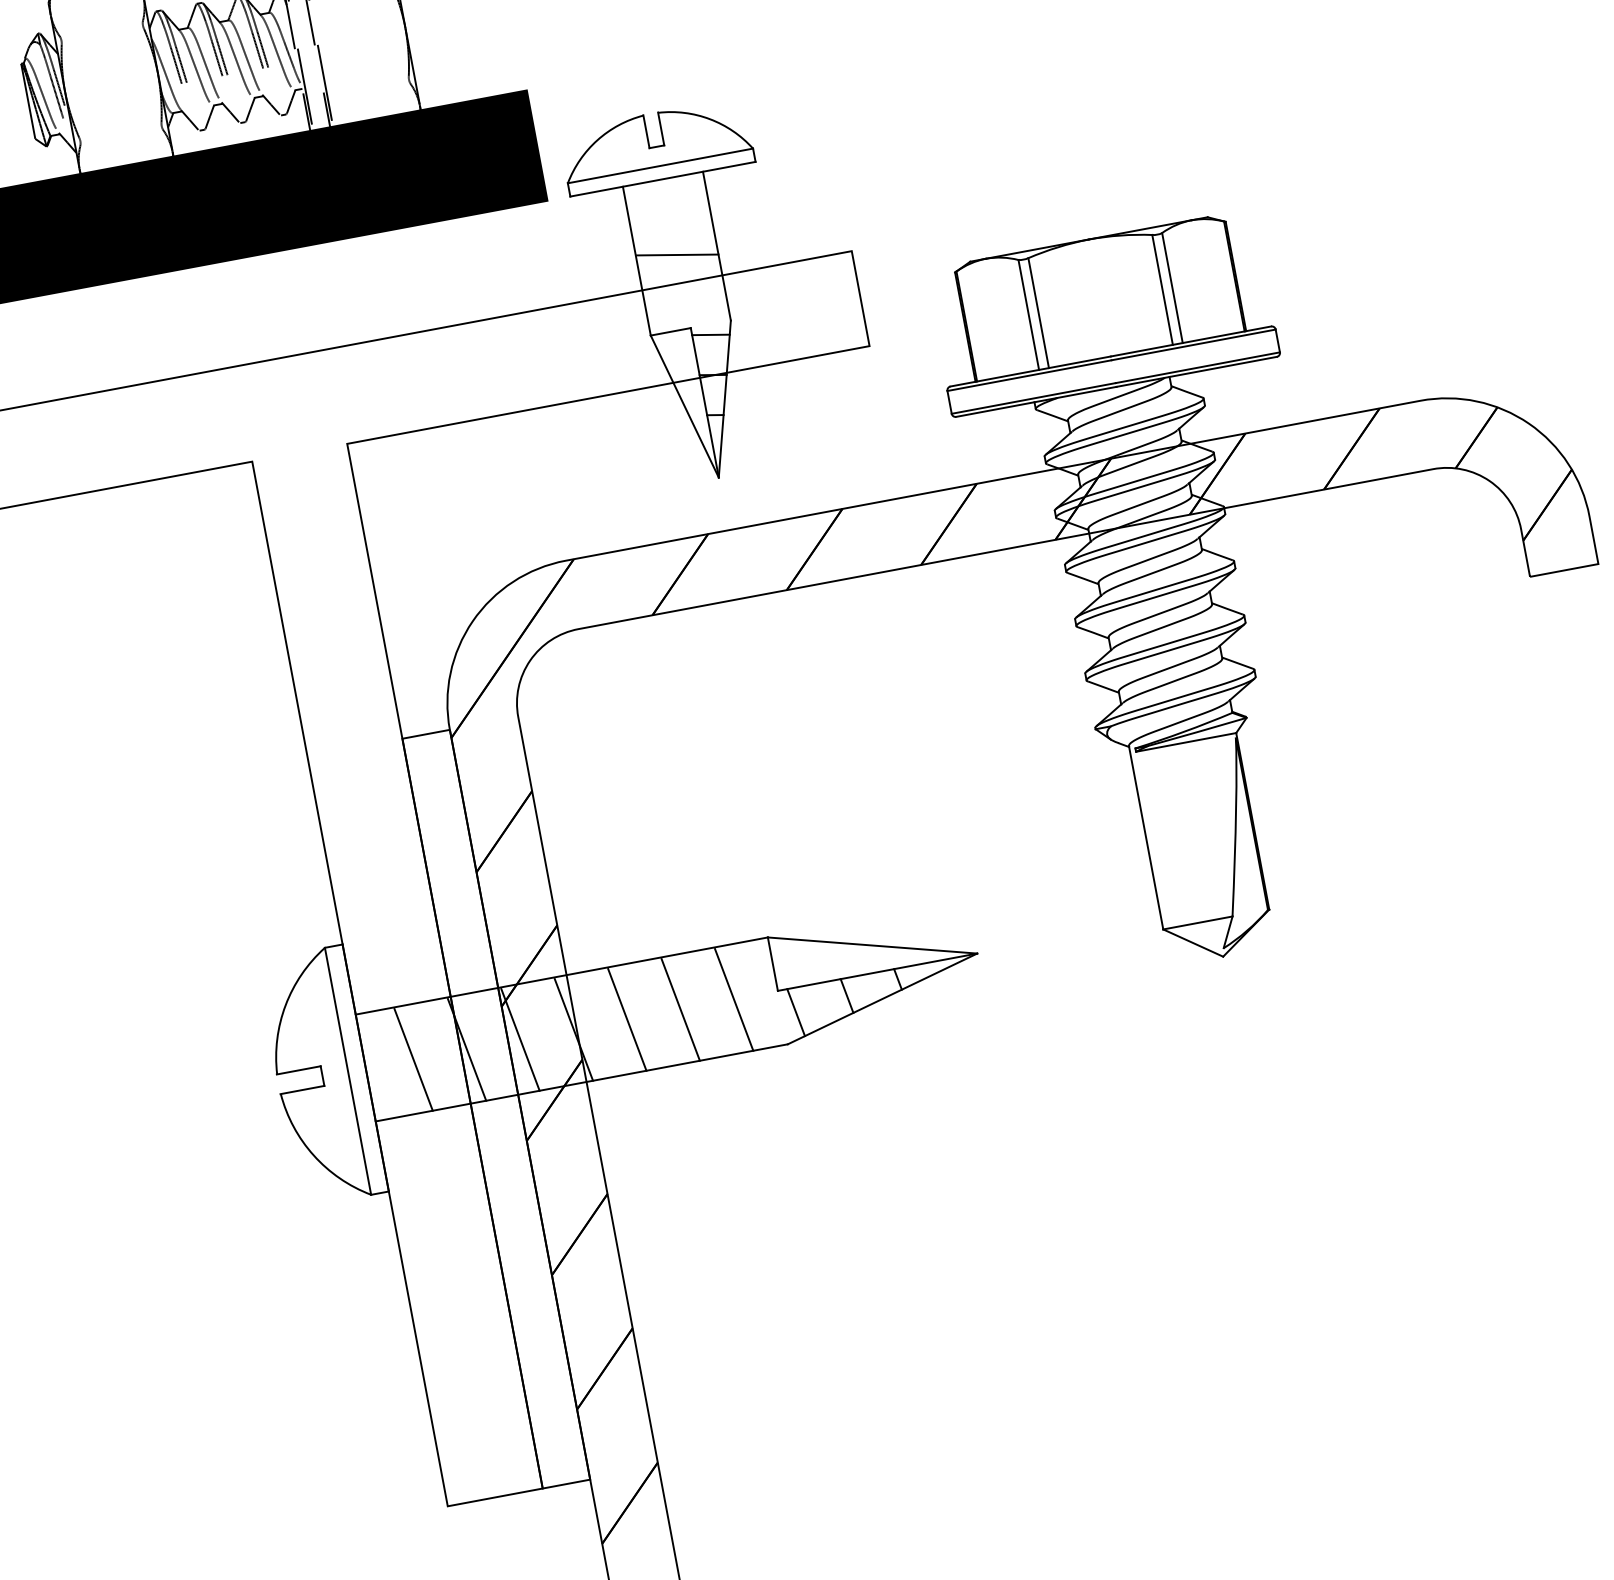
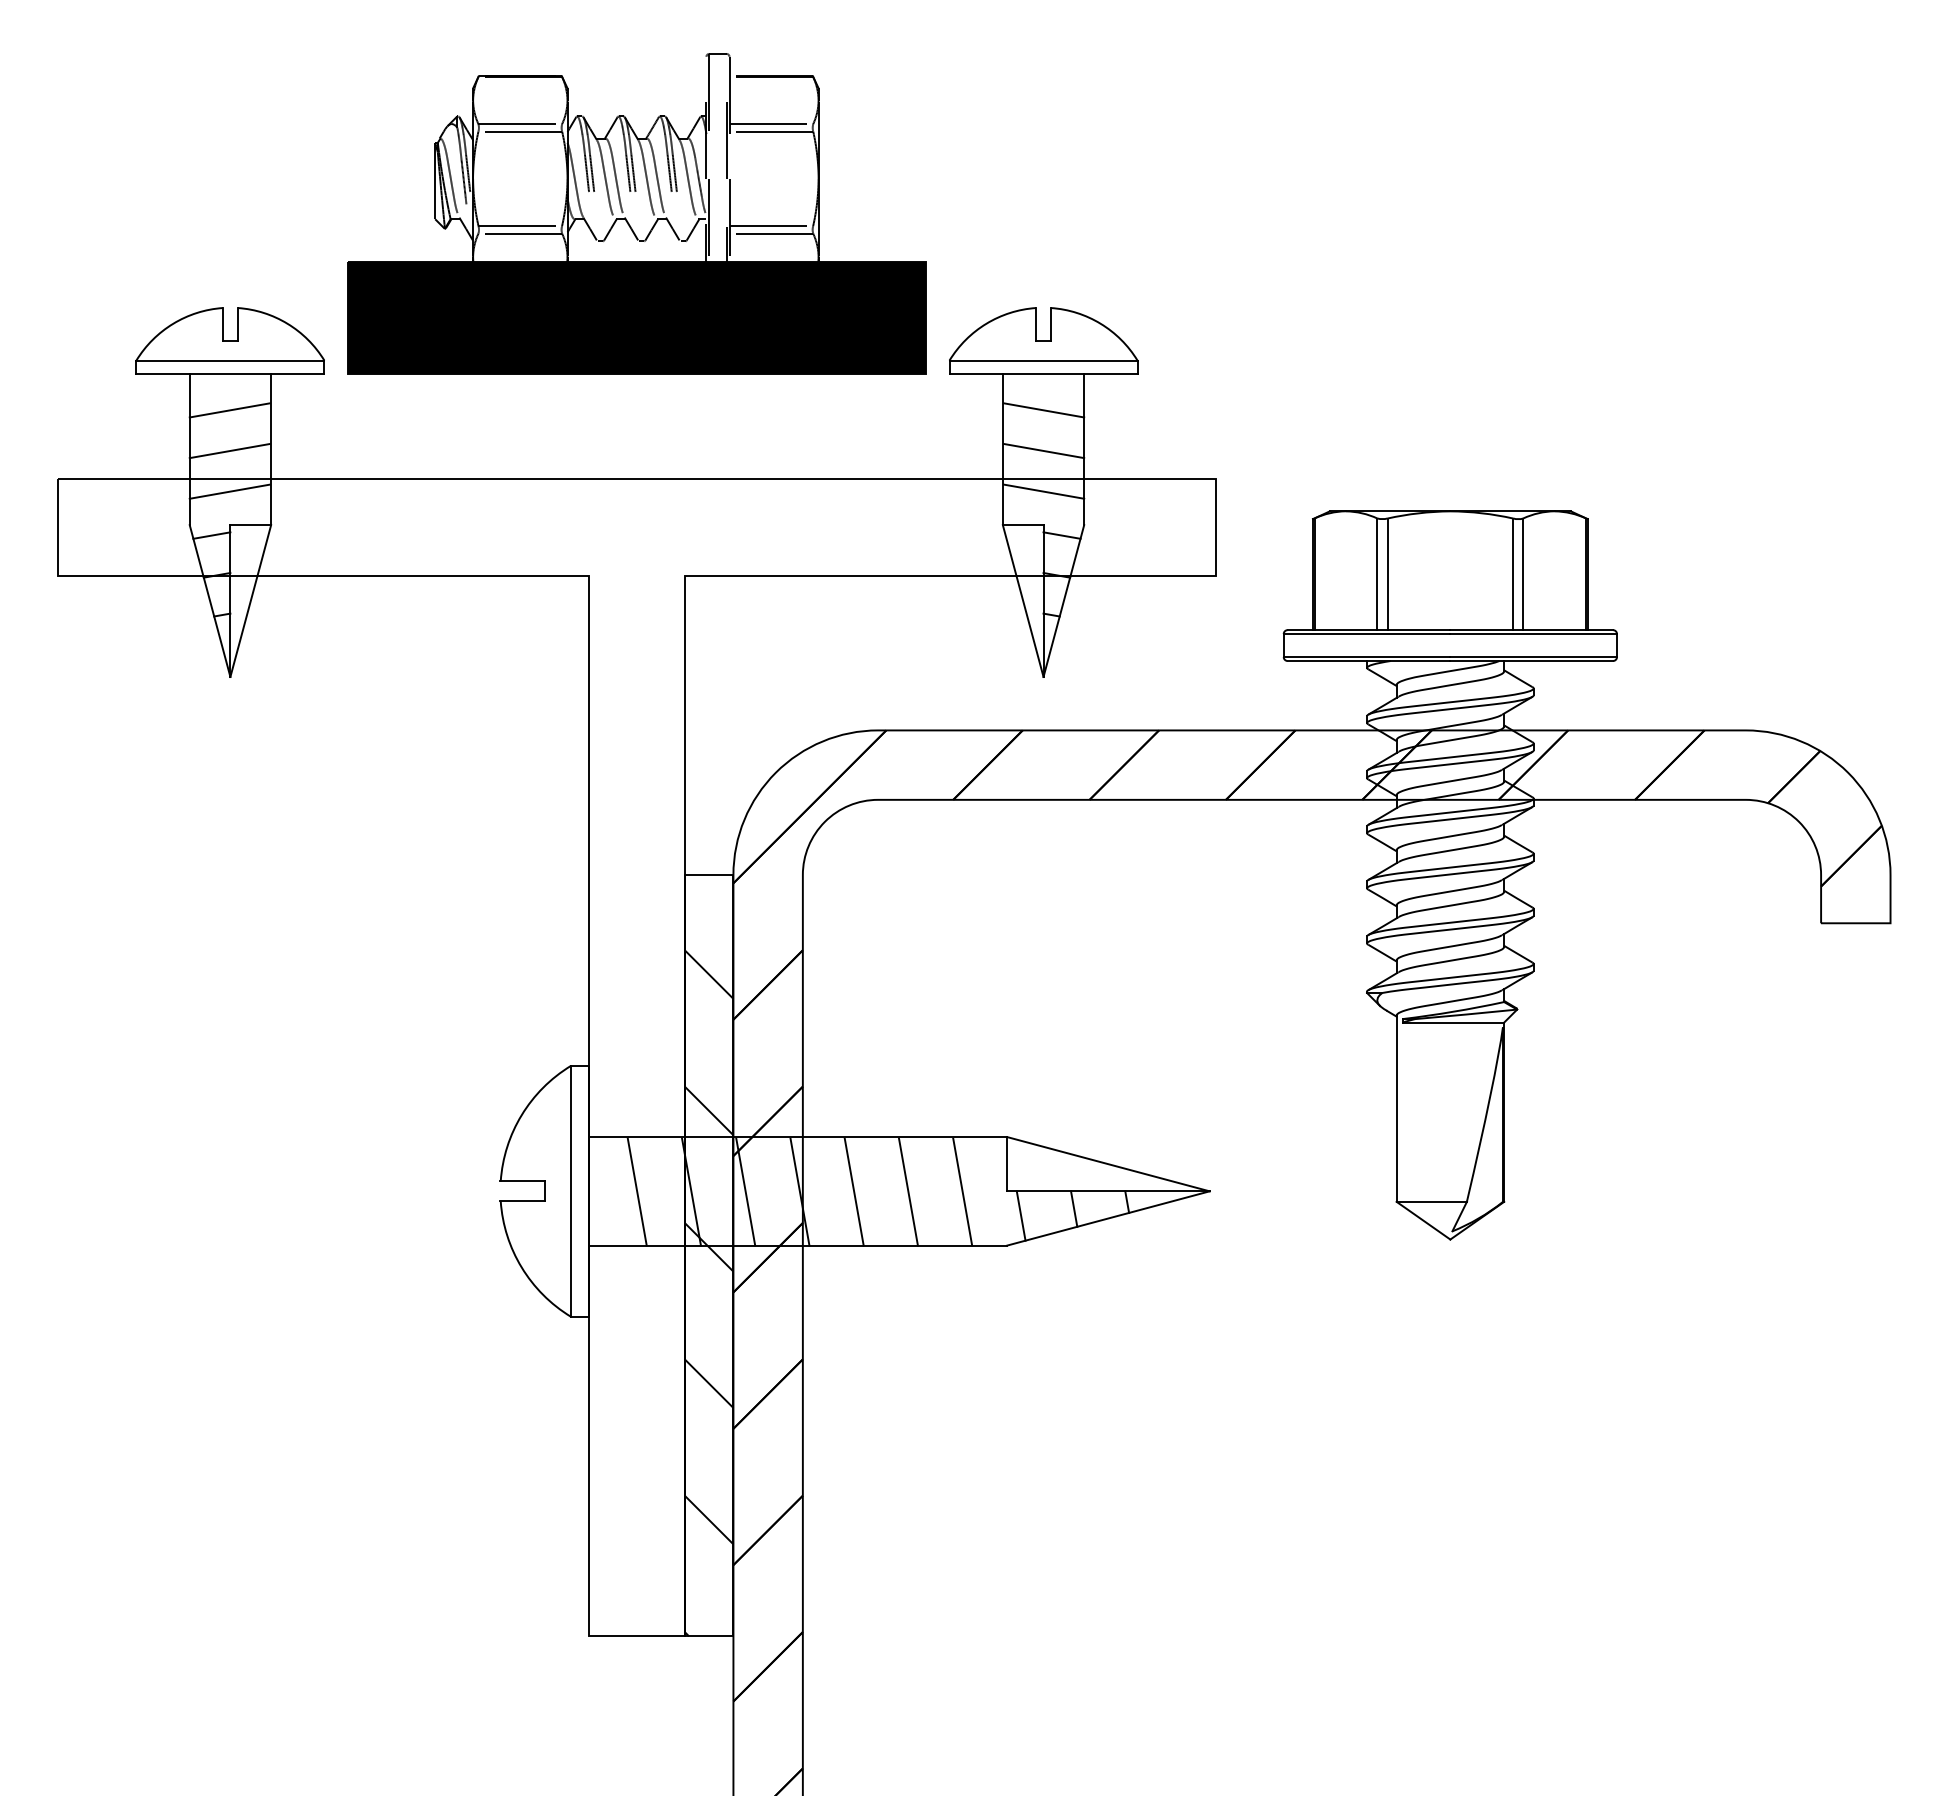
line: (101, 29) -> (520, 124), added
line: (103, 36) -> (520, 131), added
line: (367, 84) -> (771, 226), added
line: (369, 90) -> (771, 233), added
line: (120, 130) -> (520, 226), added
line: (121, 137) -> (520, 233), added
line: (670, 214) -> (1044, 410), added
line: (685, 294) -> (1044, 491), added
hatch: (503, 1146) -> (709, 1293), added

